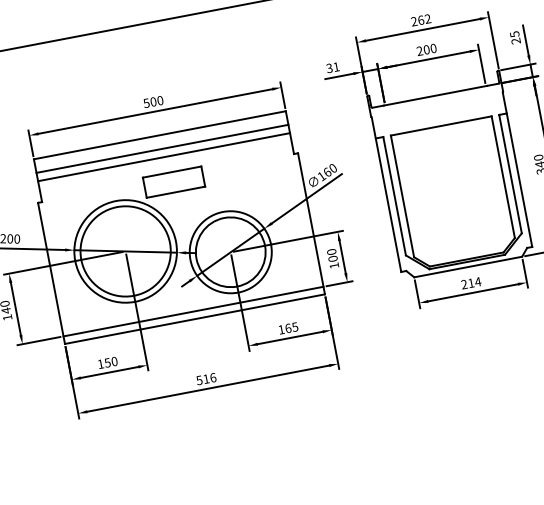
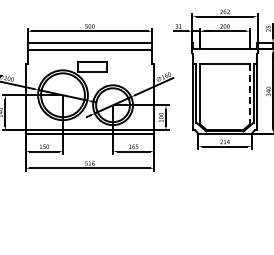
line: (163, 156) -> (89, 53), removed
line: (502, 177) -> (249, 94), solid -> dashed

